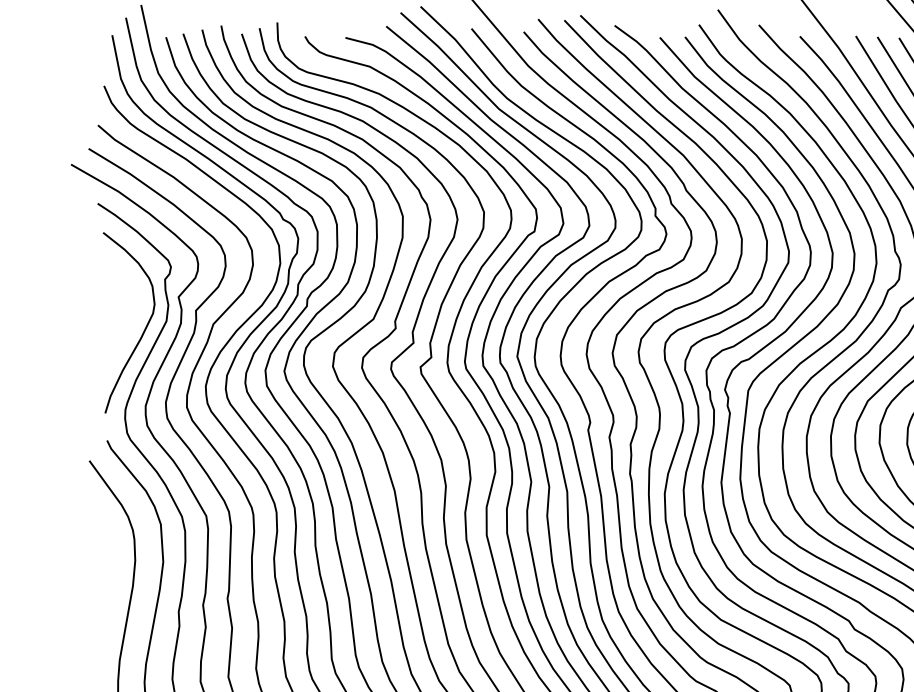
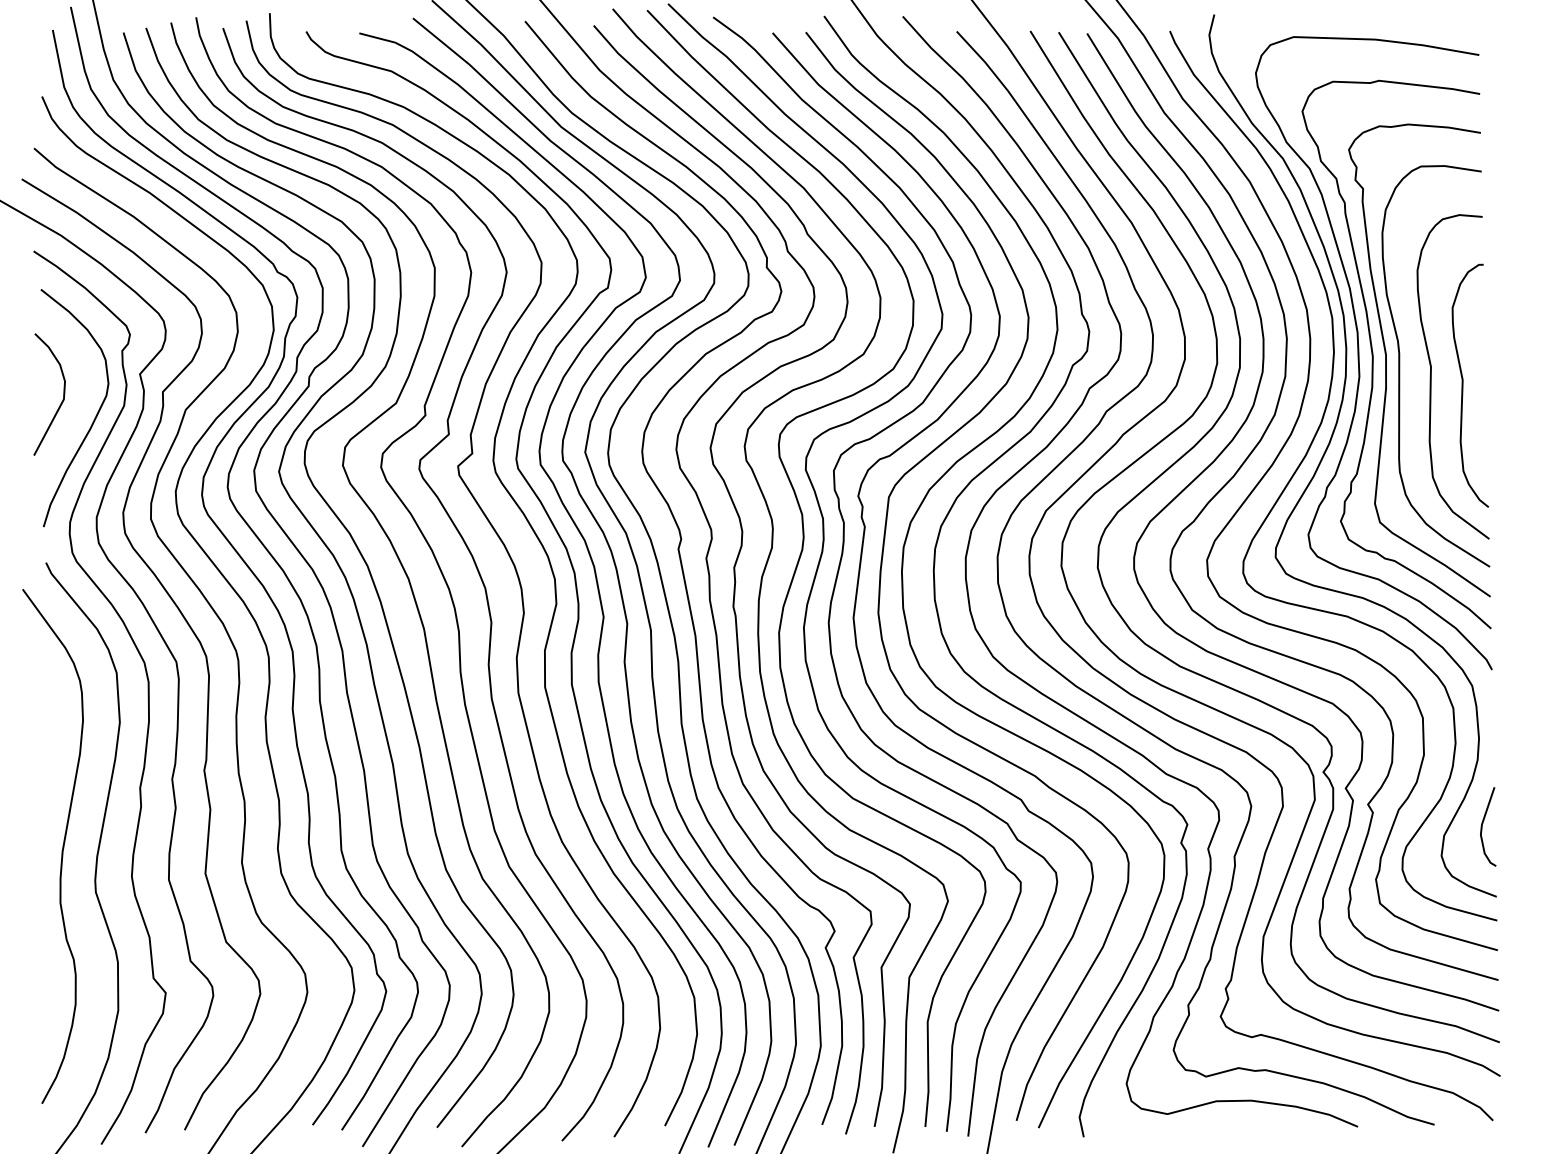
curve: (118, 317) -> (61, 401), added

